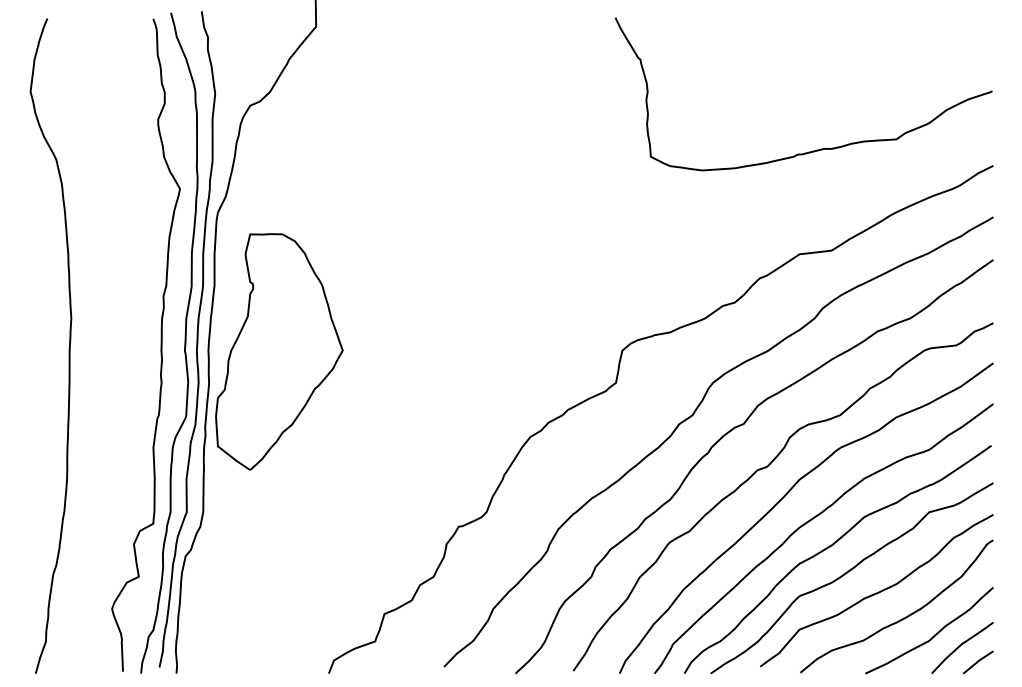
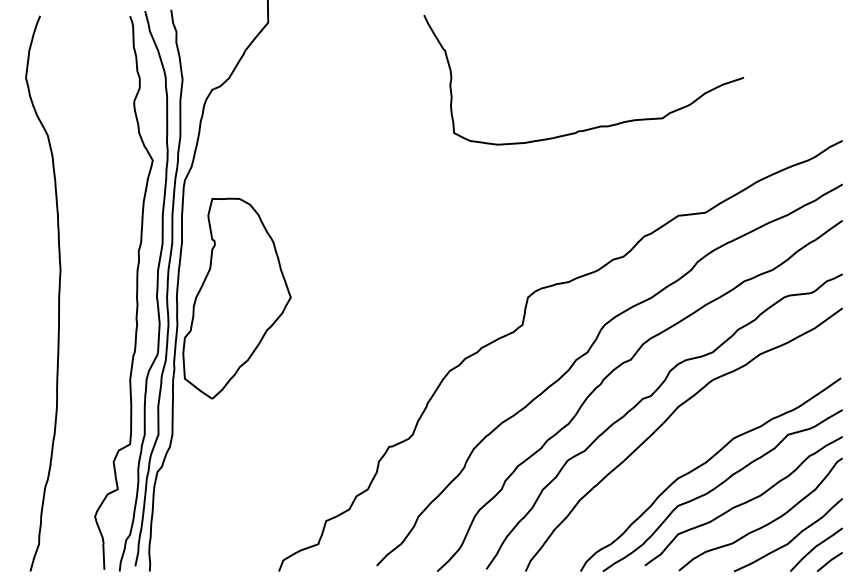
curve: (817, 148) -> (595, 126), moved
curve: (812, 520) -> (689, 441), removed

